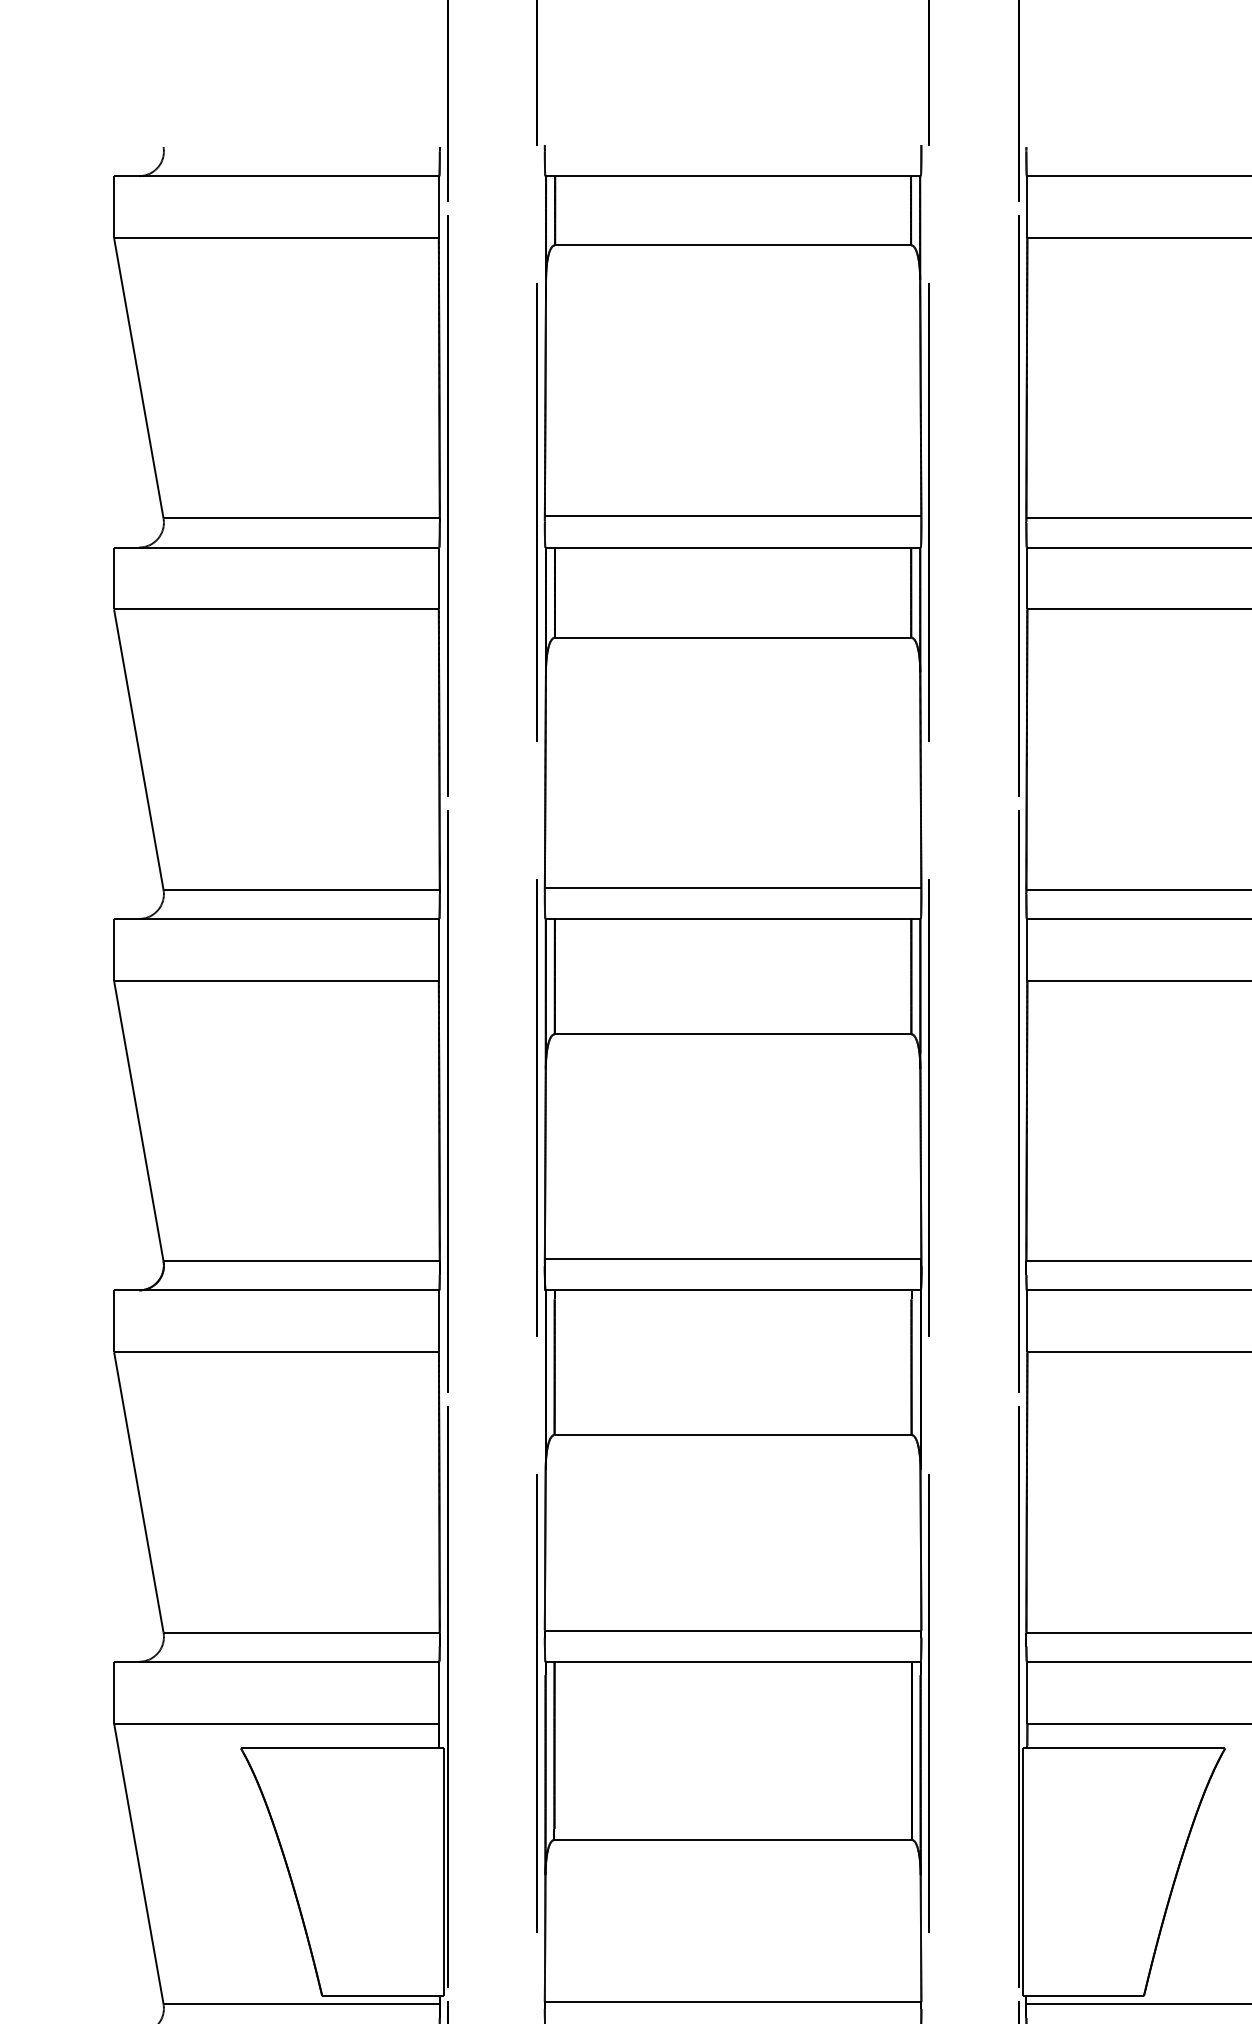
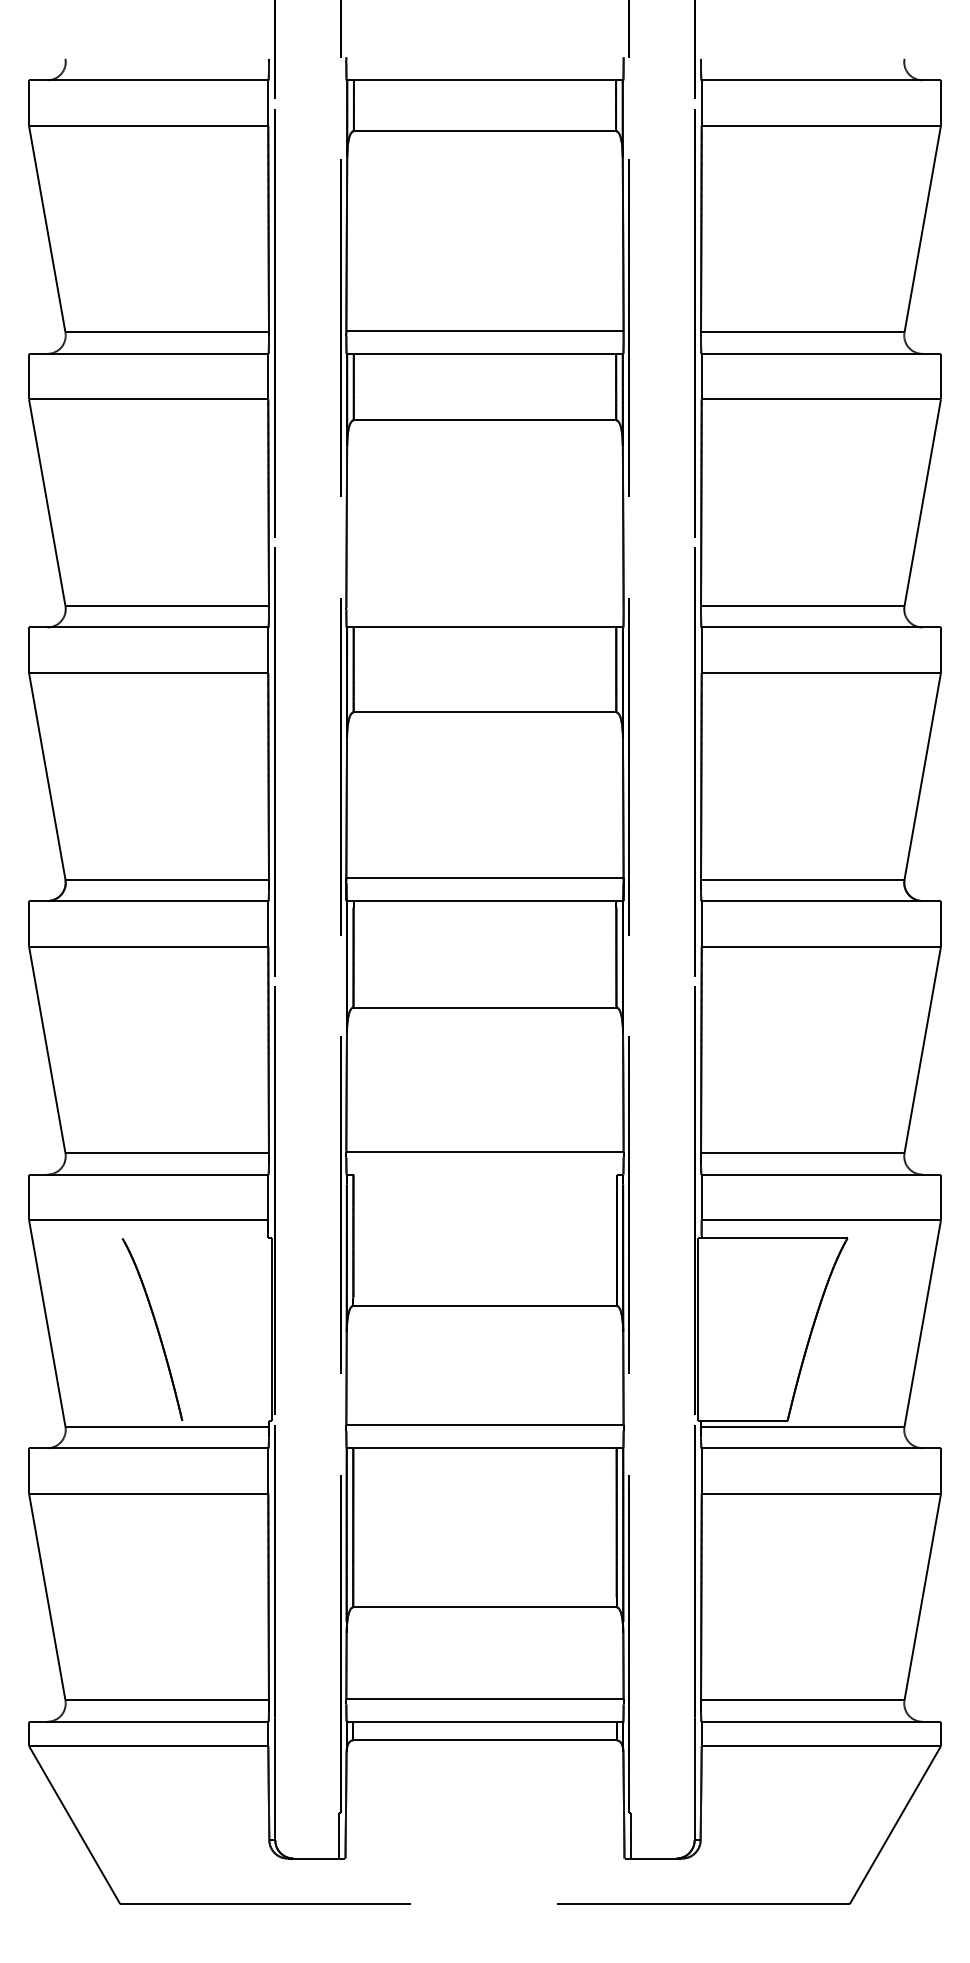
line: (732, 887) -> (484, 604), removed
line: (732, 1661) -> (484, 1174), removed
line: (340, 1748) -> (195, 1238), removed
line: (380, 1995) -> (225, 1420), removed

